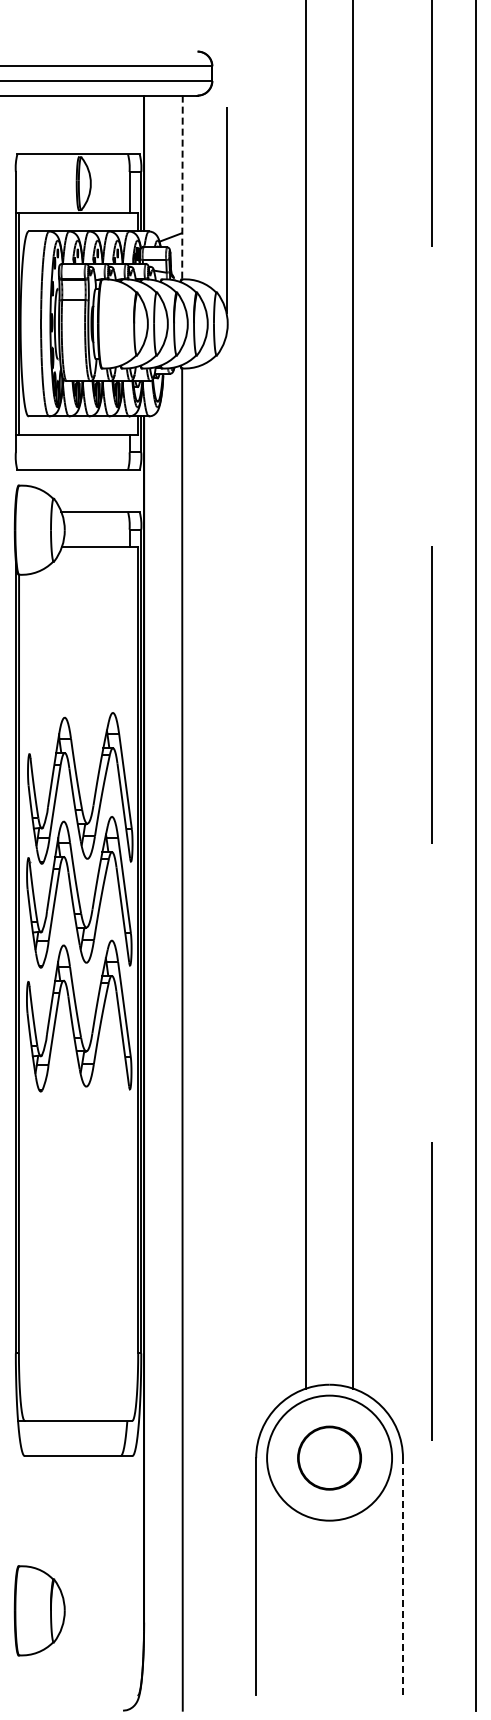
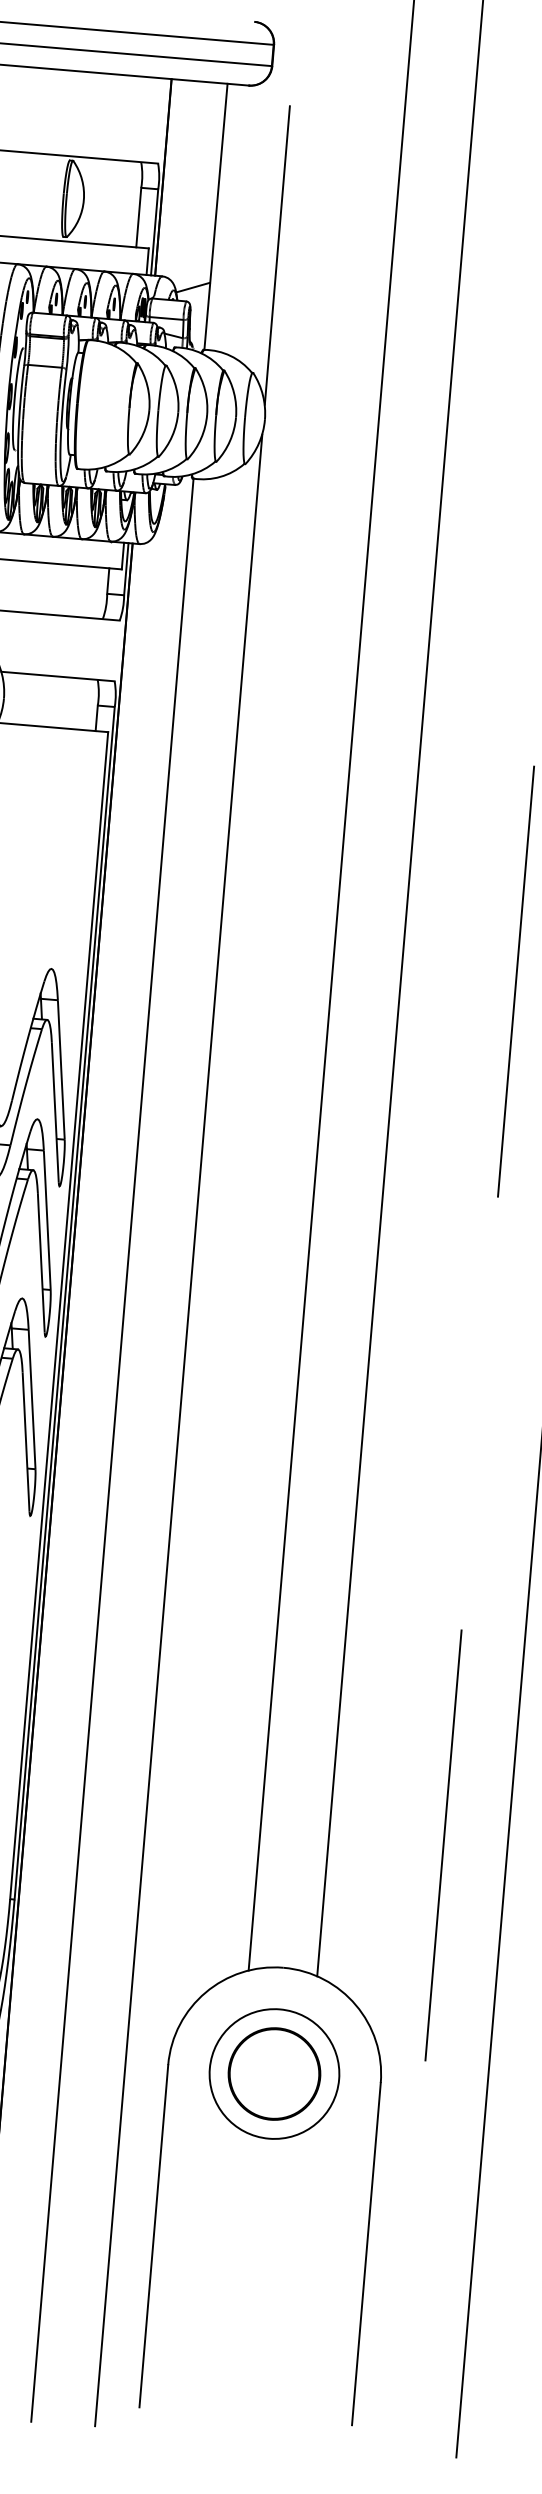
line: (182, 187) -> (216, 216), dashed -> solid
line: (226, 1021) -> (178, 1429), added
circle: (329, 1457) -> (274, 2073), size x0.71
line: (402, 1575) -> (365, 2252), dashed -> solid

